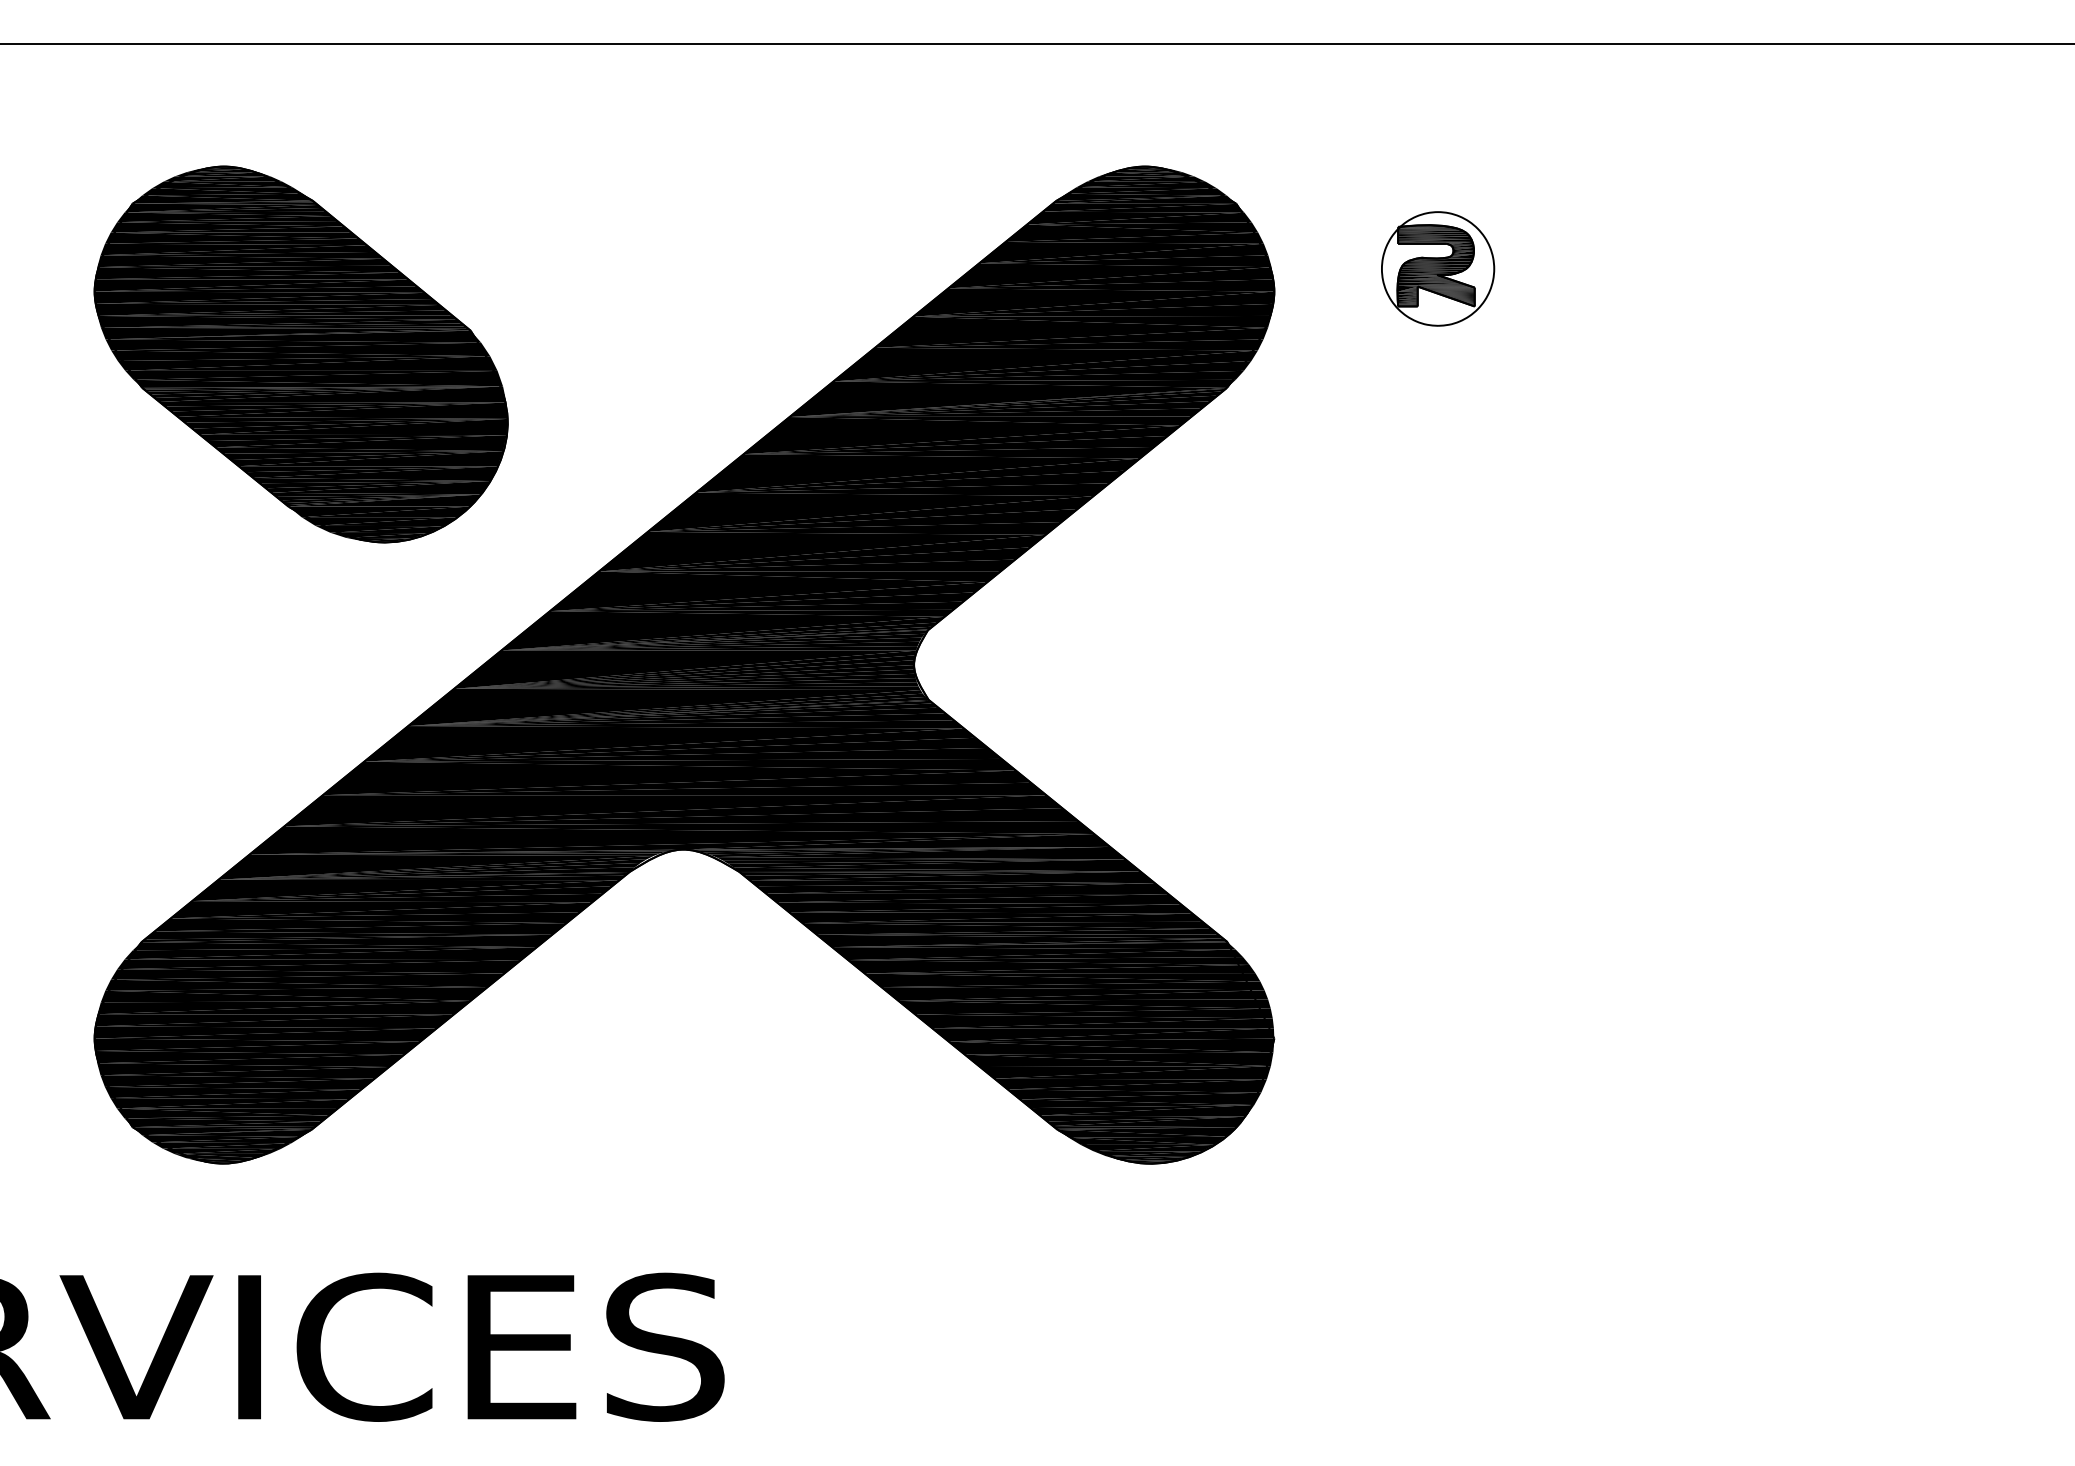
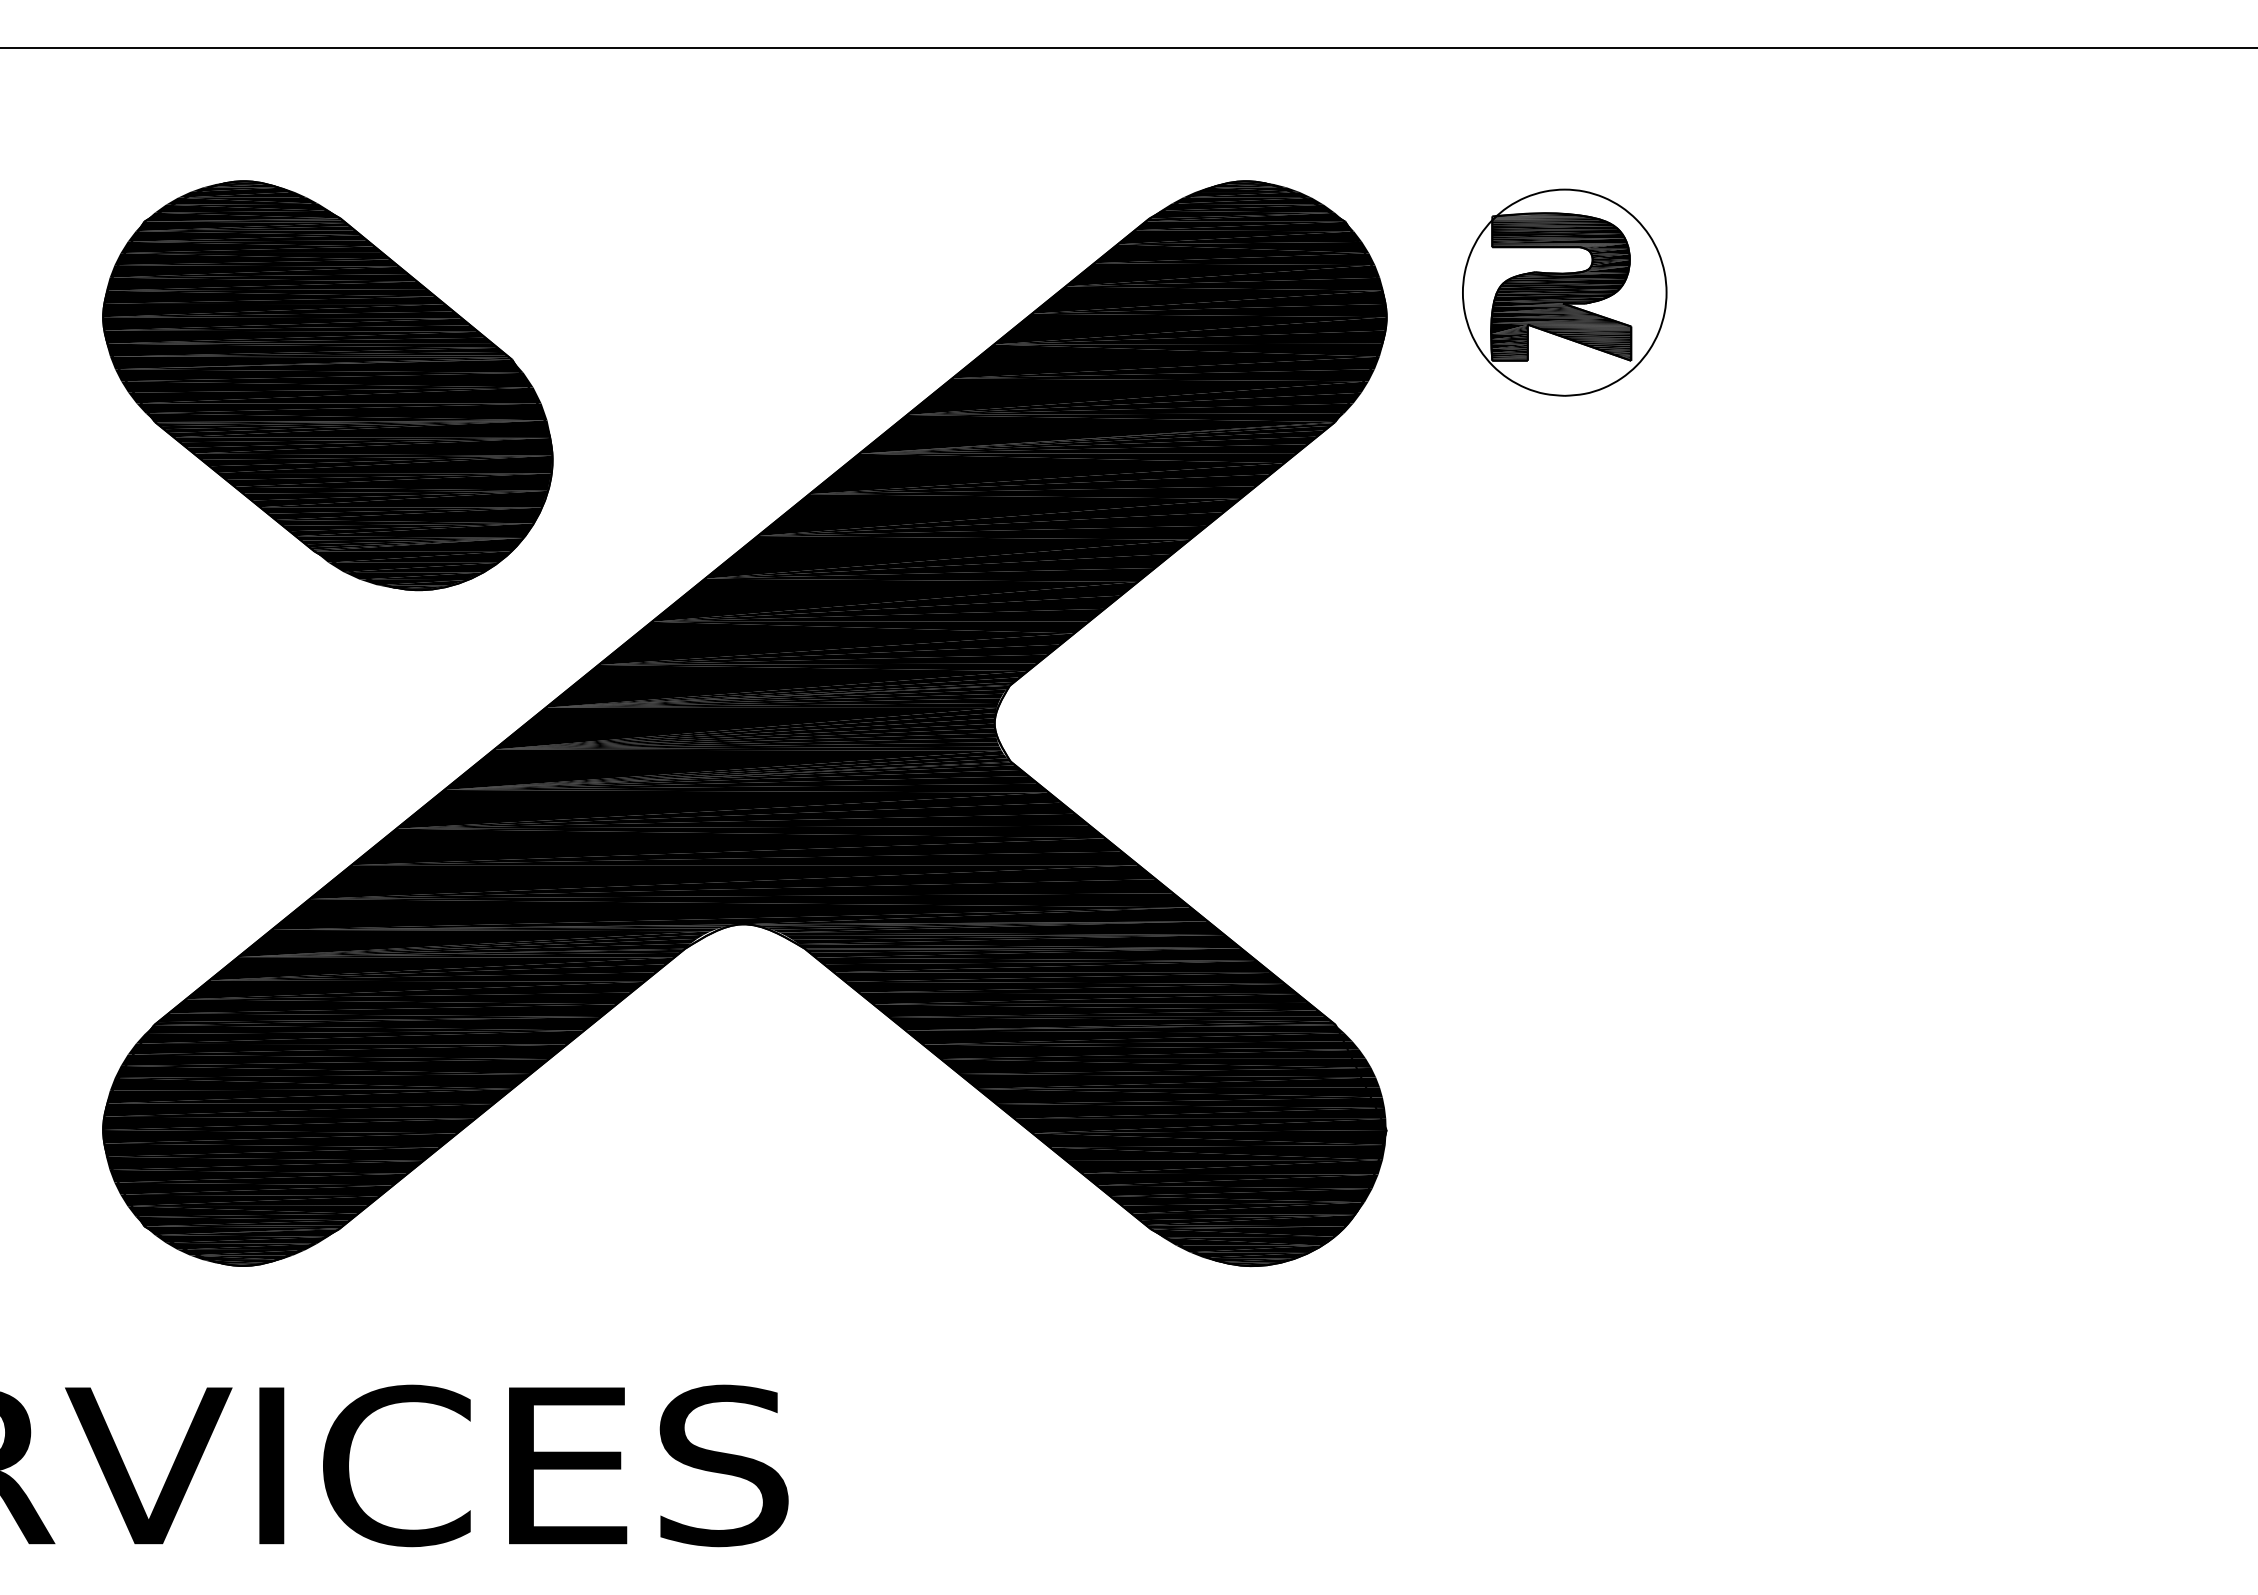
part: (1437, 268) -> (1564, 292), size x1.67

